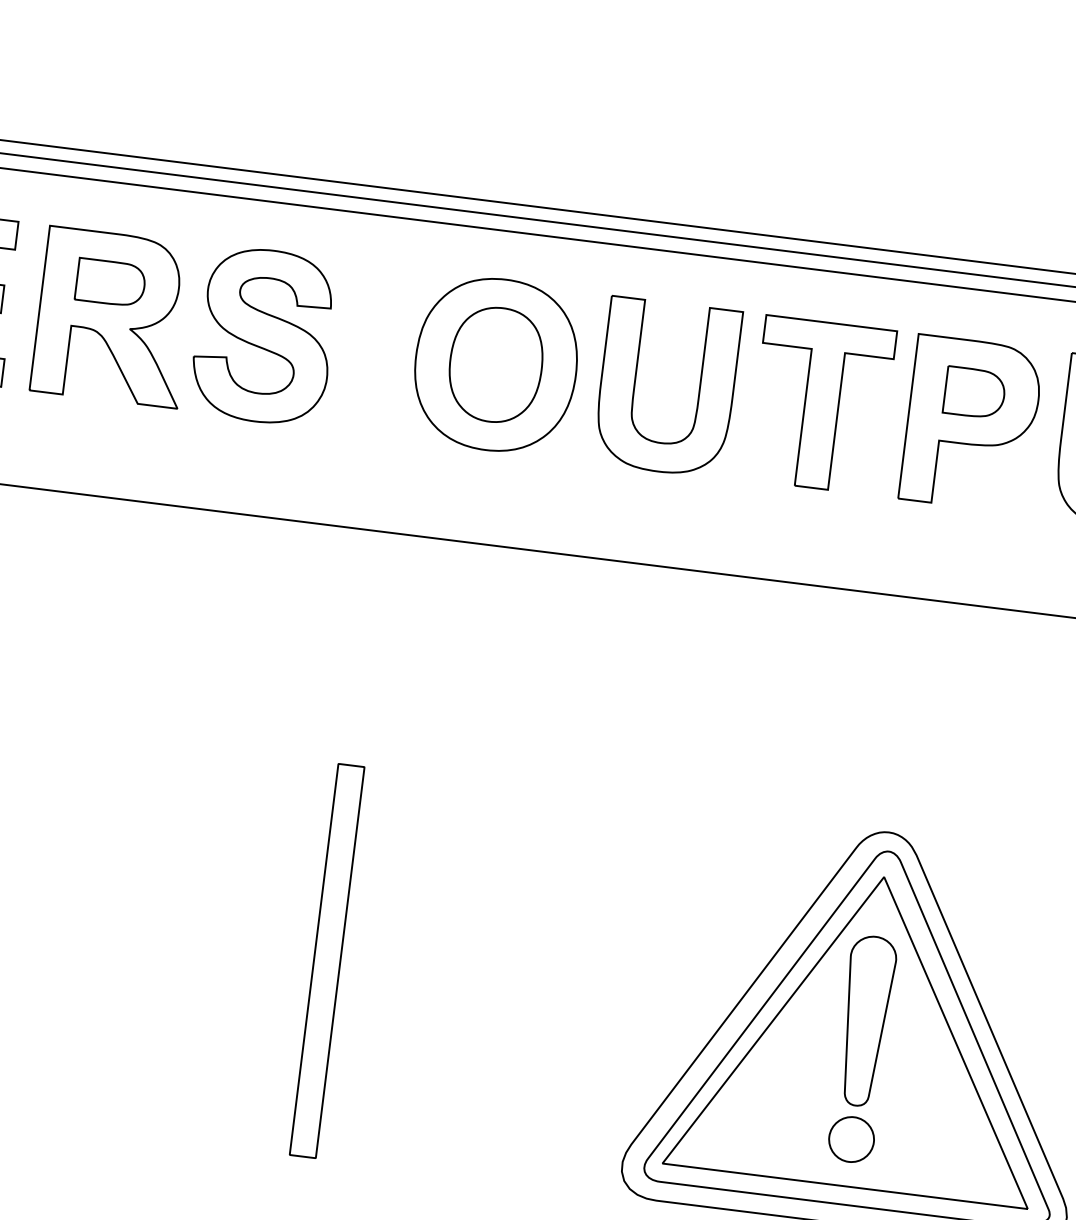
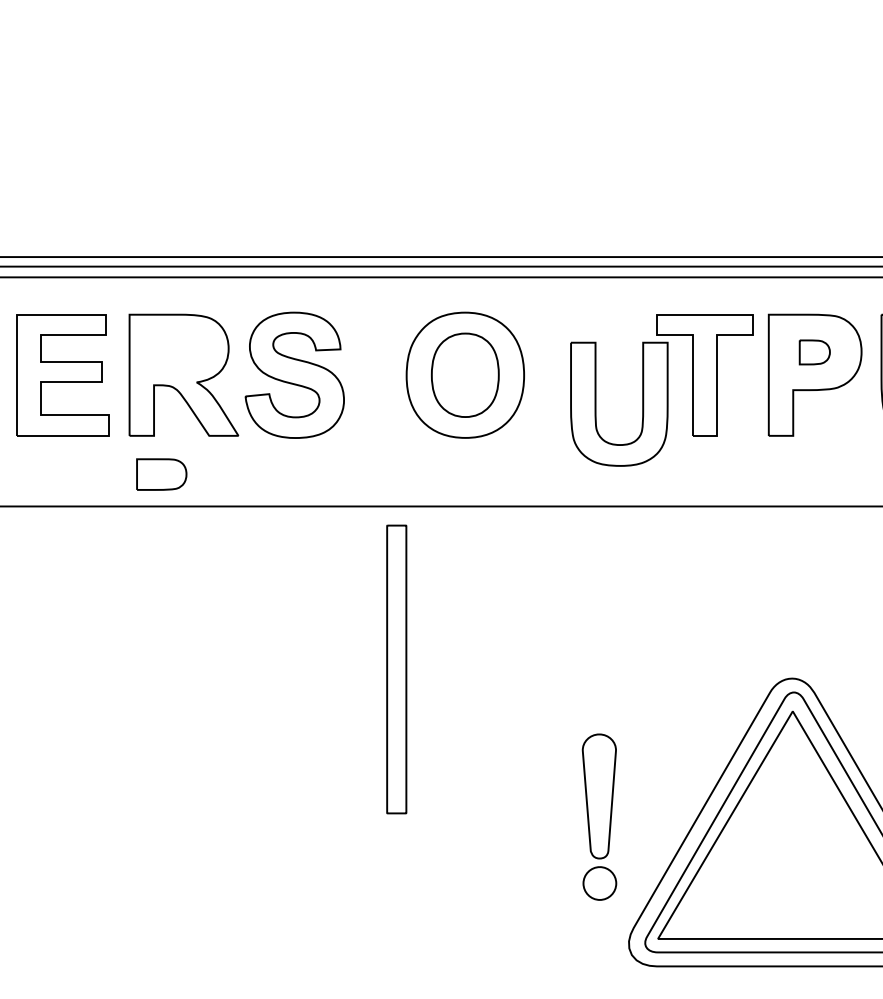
part: (110, 282) -> (161, 474), moved
part: (636, 382) -> (596, 403), moved
part: (974, 393) -> (814, 352), size x0.7
part: (326, 961) -> (396, 669), moved
part: (862, 1048) -> (599, 816), moved

